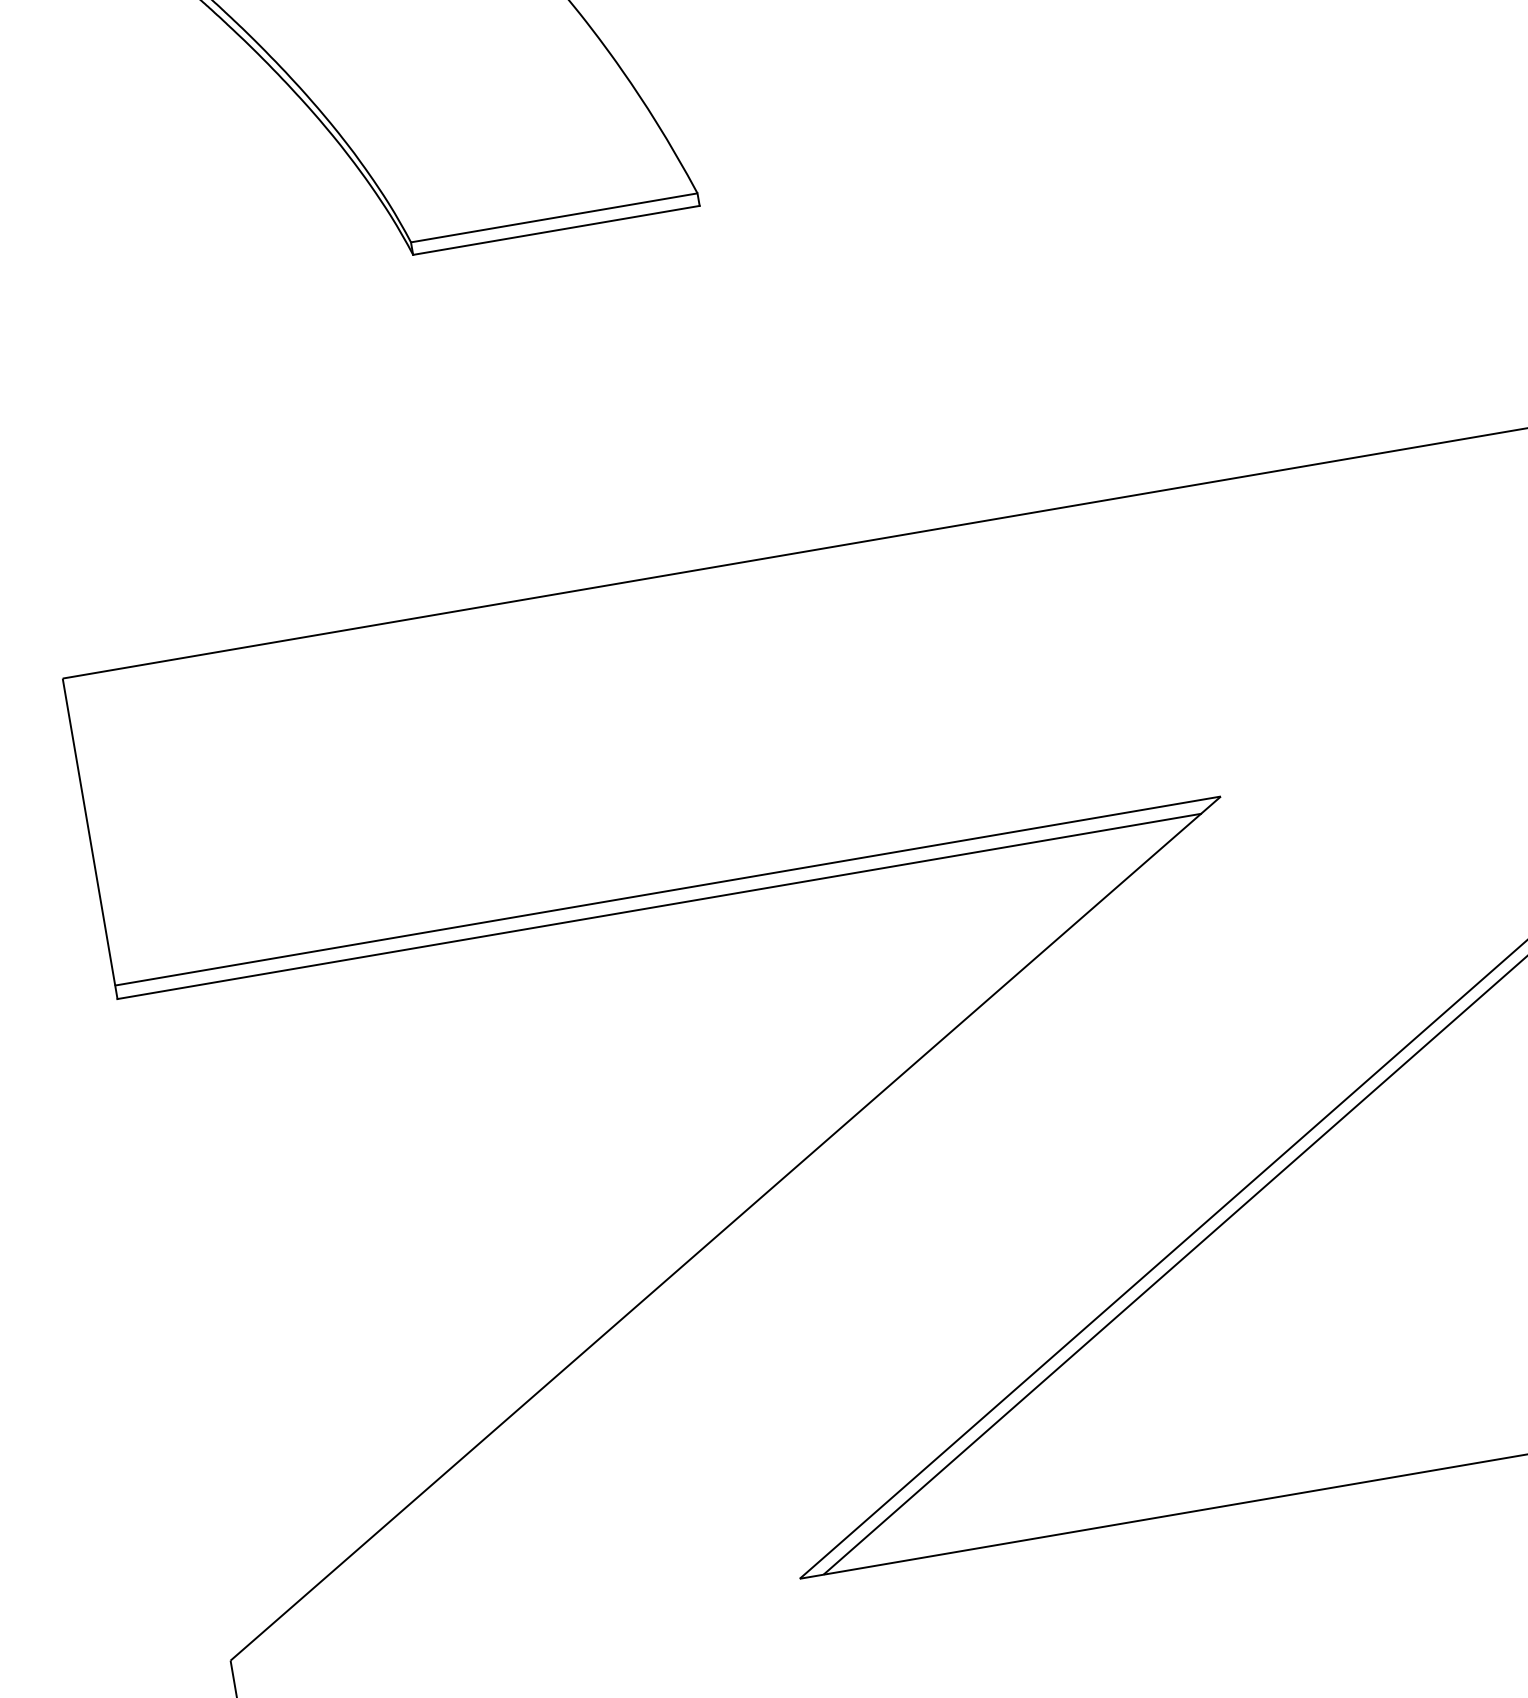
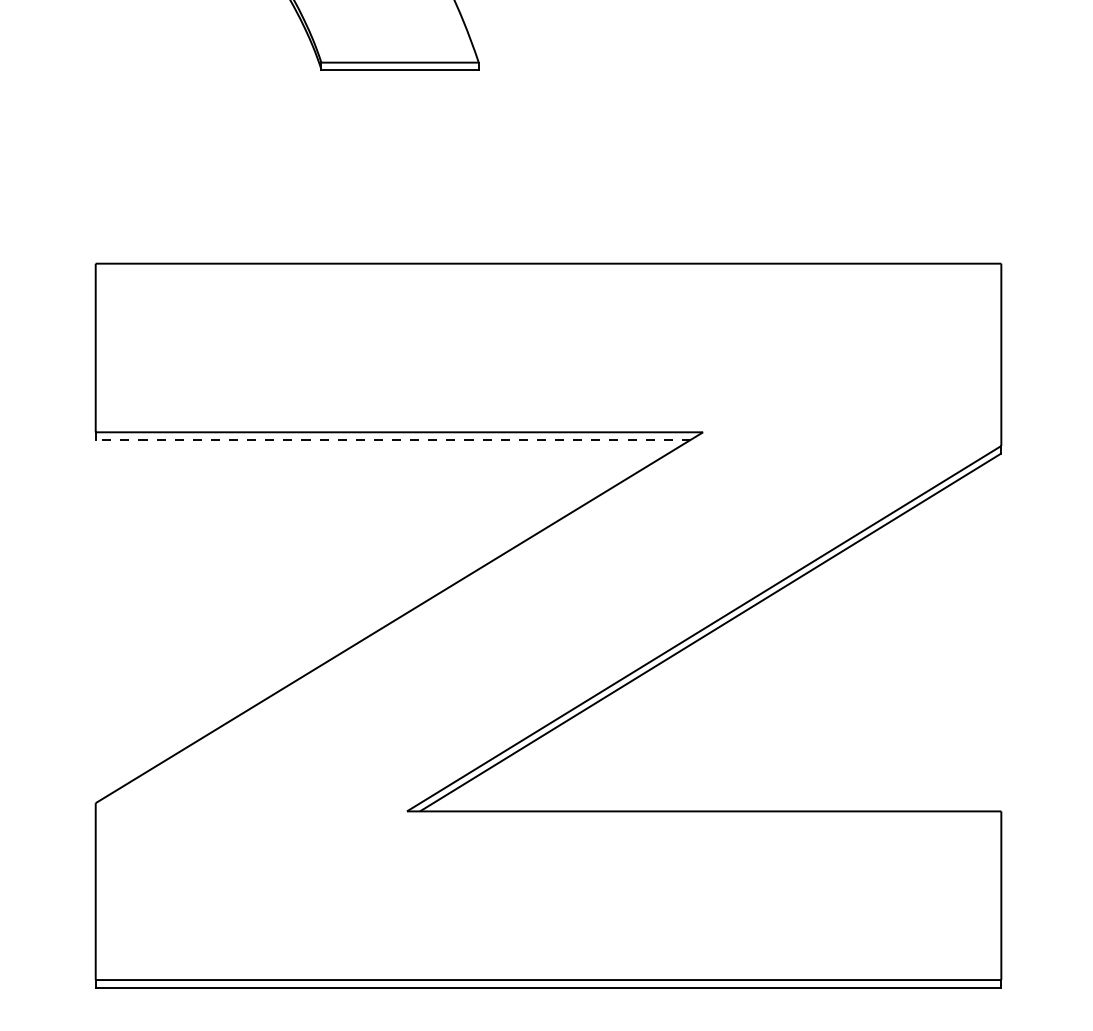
line: (659, 905) -> (393, 439), solid -> dashed

